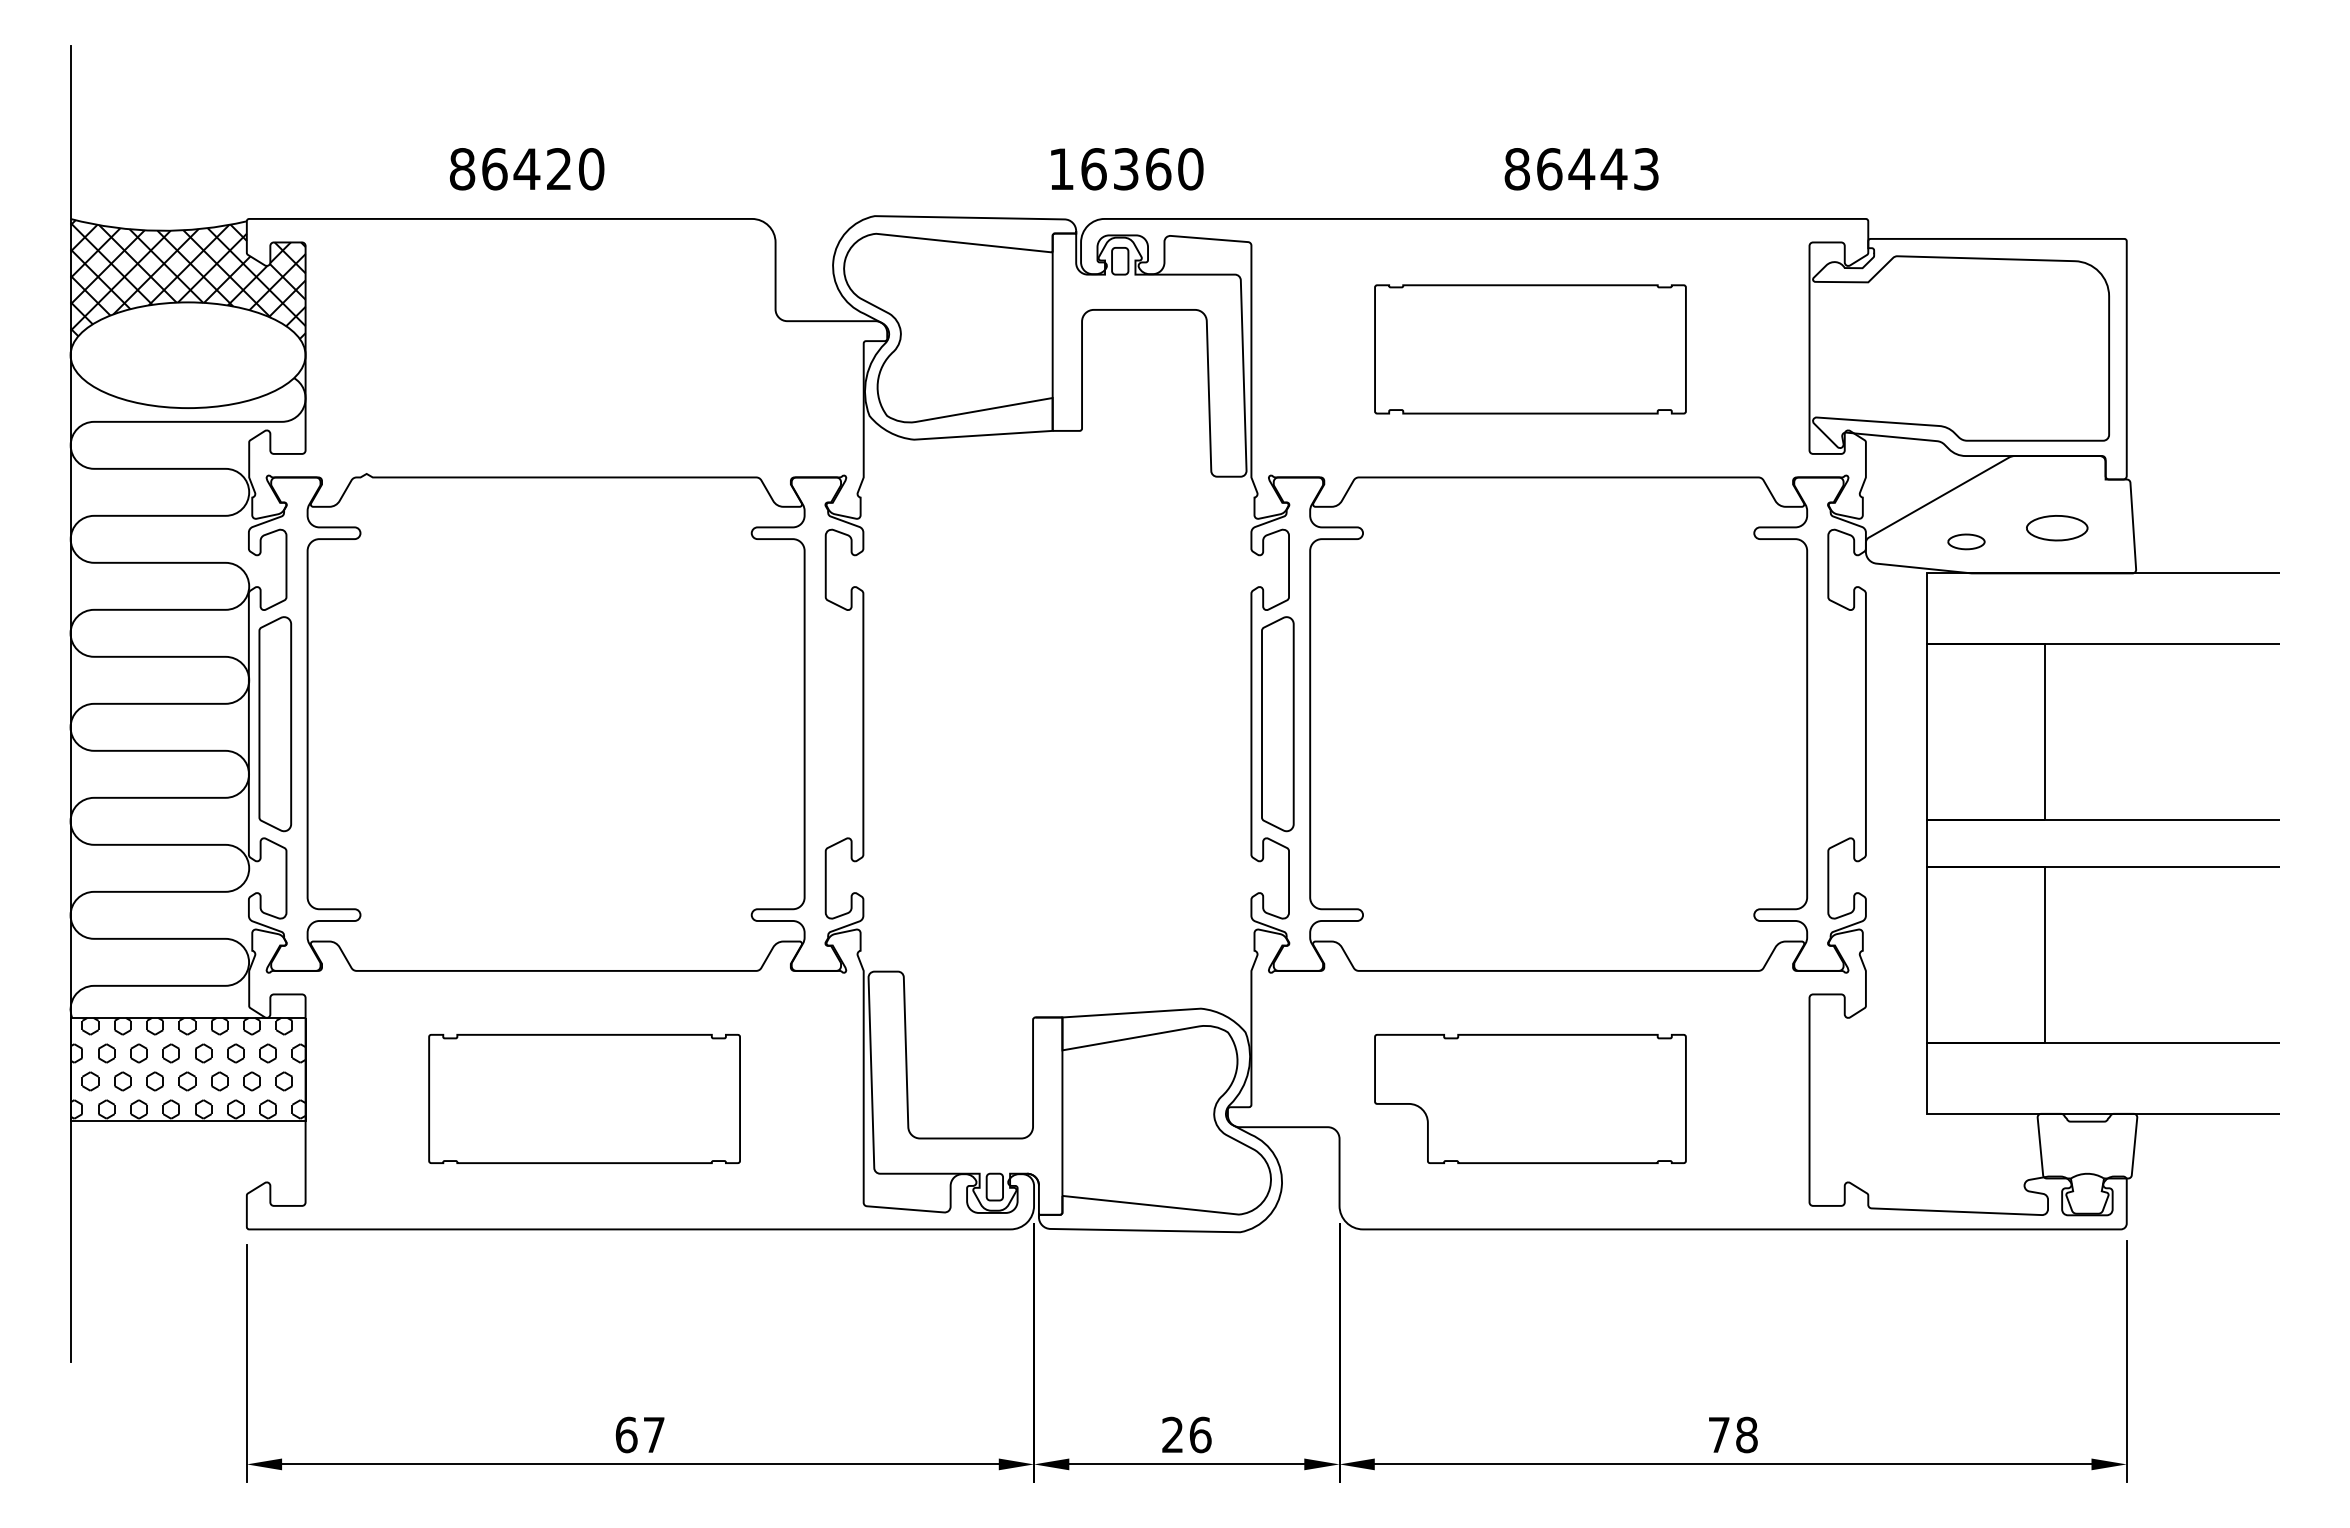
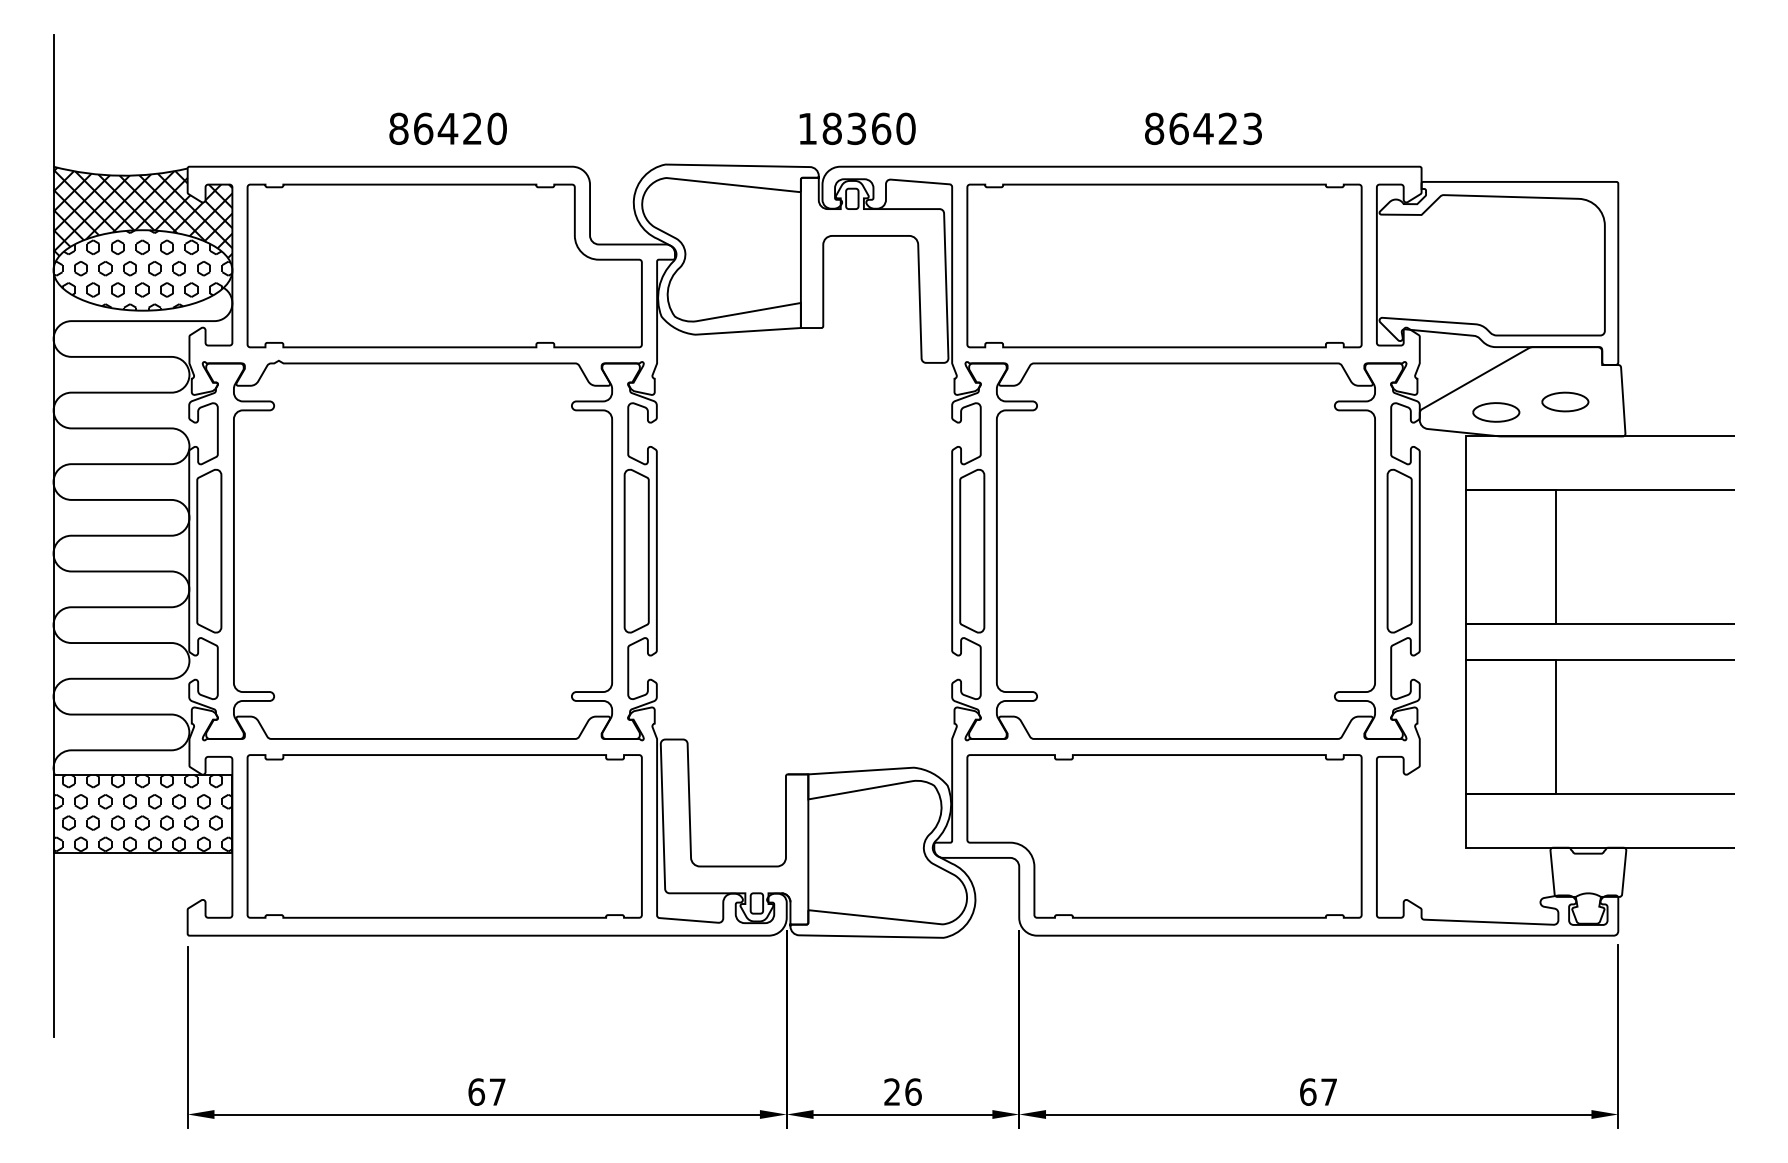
text: (1613, 168) -> (1227, 128), 86443 -> 86423
text: (527, 169) -> (448, 129), moved
text: (1093, 169) -> (831, 129), 16360 -> 18360
part: (584, 349) -> (444, 266), added
part: (1530, 349) -> (1164, 266), size x1.67
hatch: (188, 355) -> (143, 270), added
part: (1966, 541) -> (1496, 412), size x1.67
curve: (821, 724) -> (624, 551), added
curve: (1824, 724) -> (1388, 551), added
part: (584, 1098) -> (444, 836), size x1.67
part: (1530, 1098) -> (1164, 836), size x1.67
text: (1732, 1434) -> (1318, 1091), 78 -> 67

